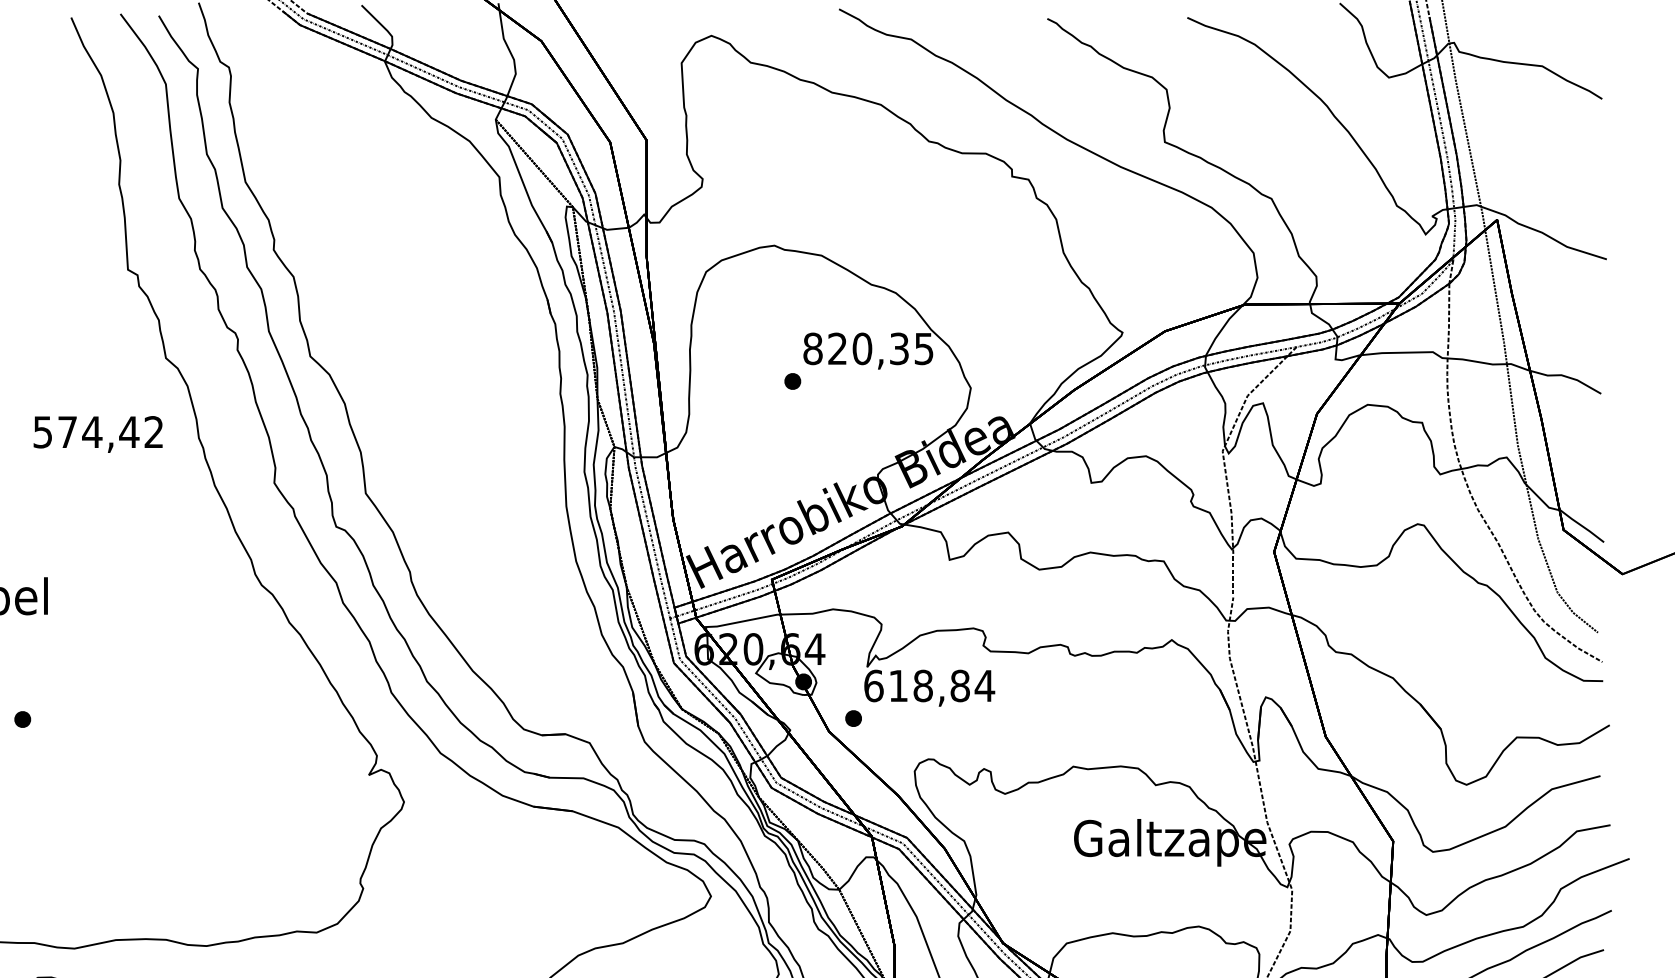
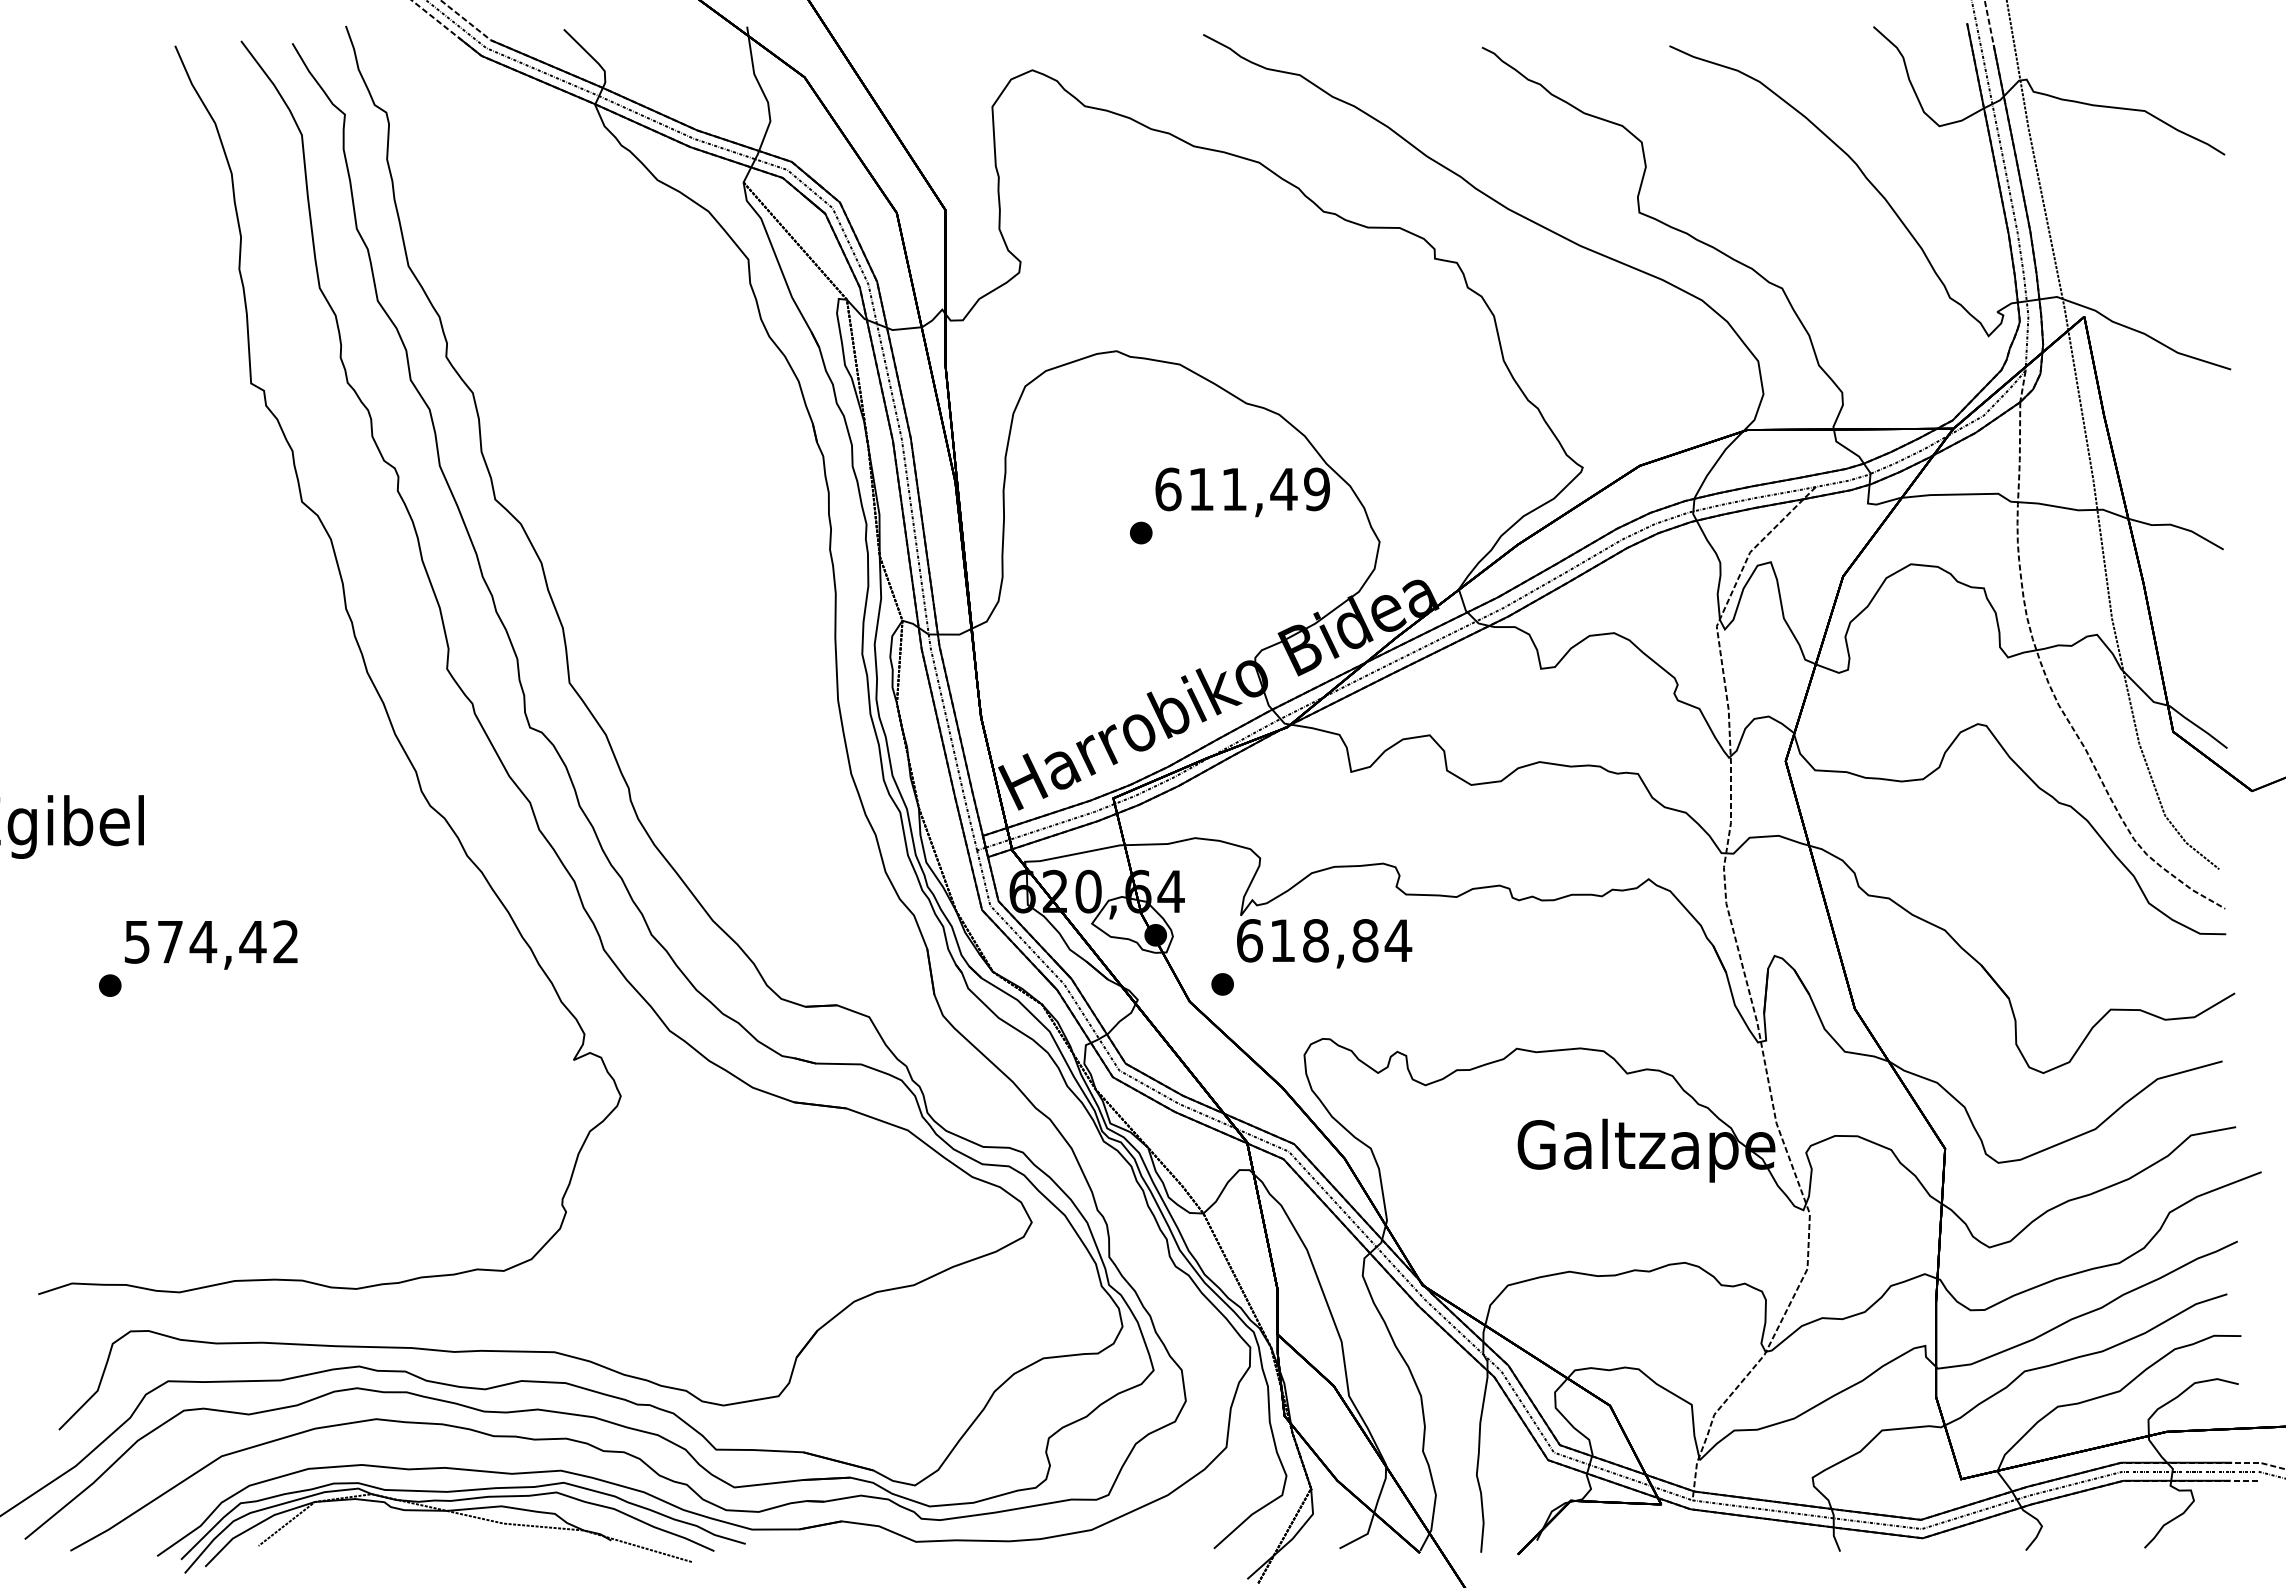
text: (868, 348) -> (1242, 489), 820,35 -> 611,49
text: (98, 434) -> (211, 944), moved

